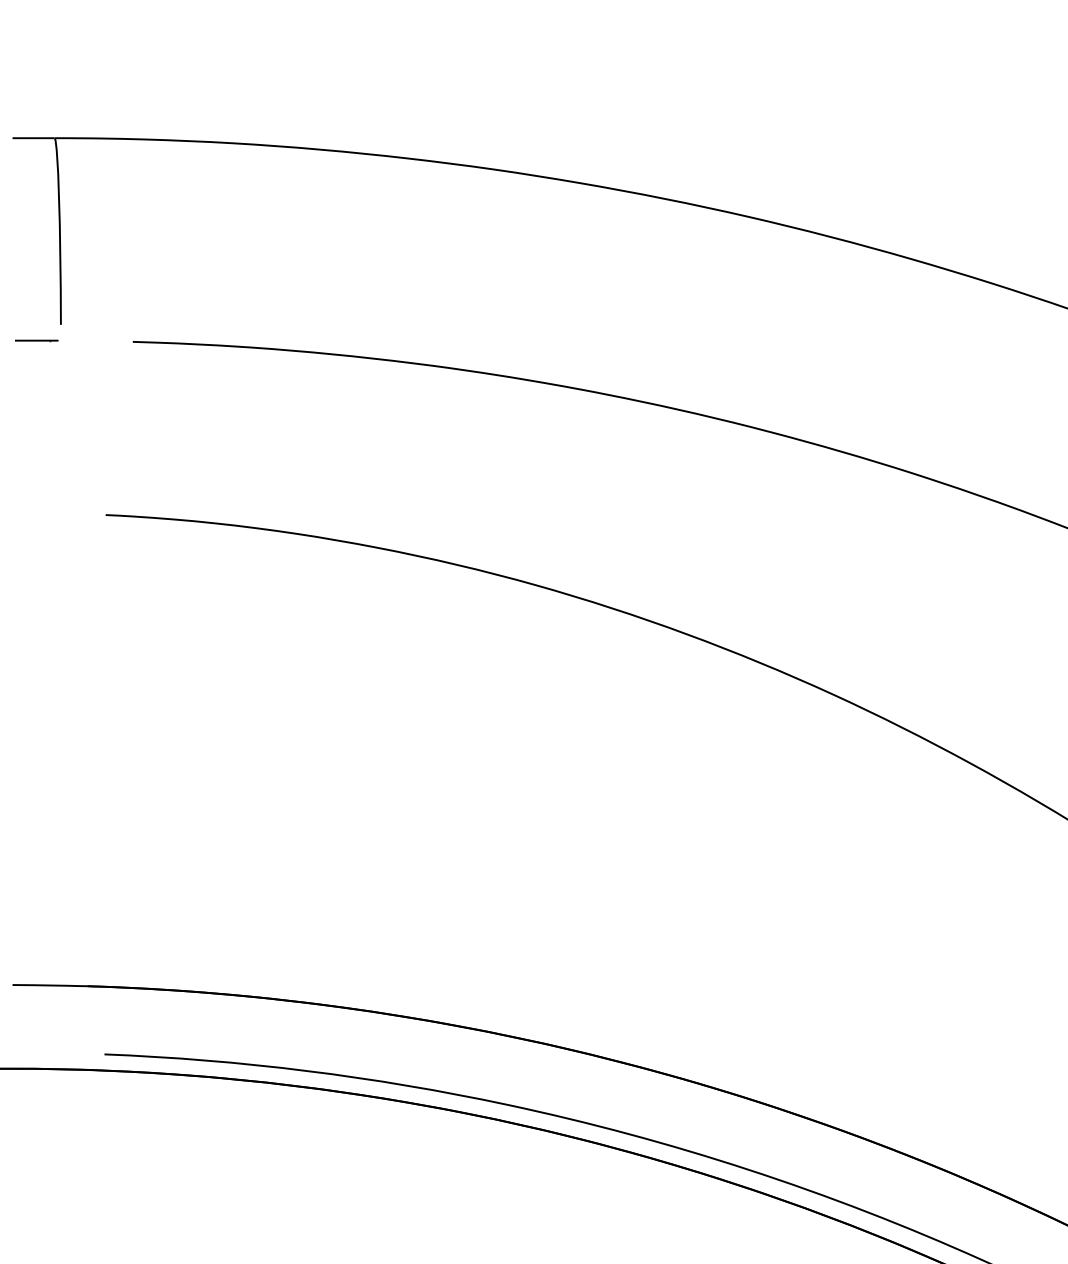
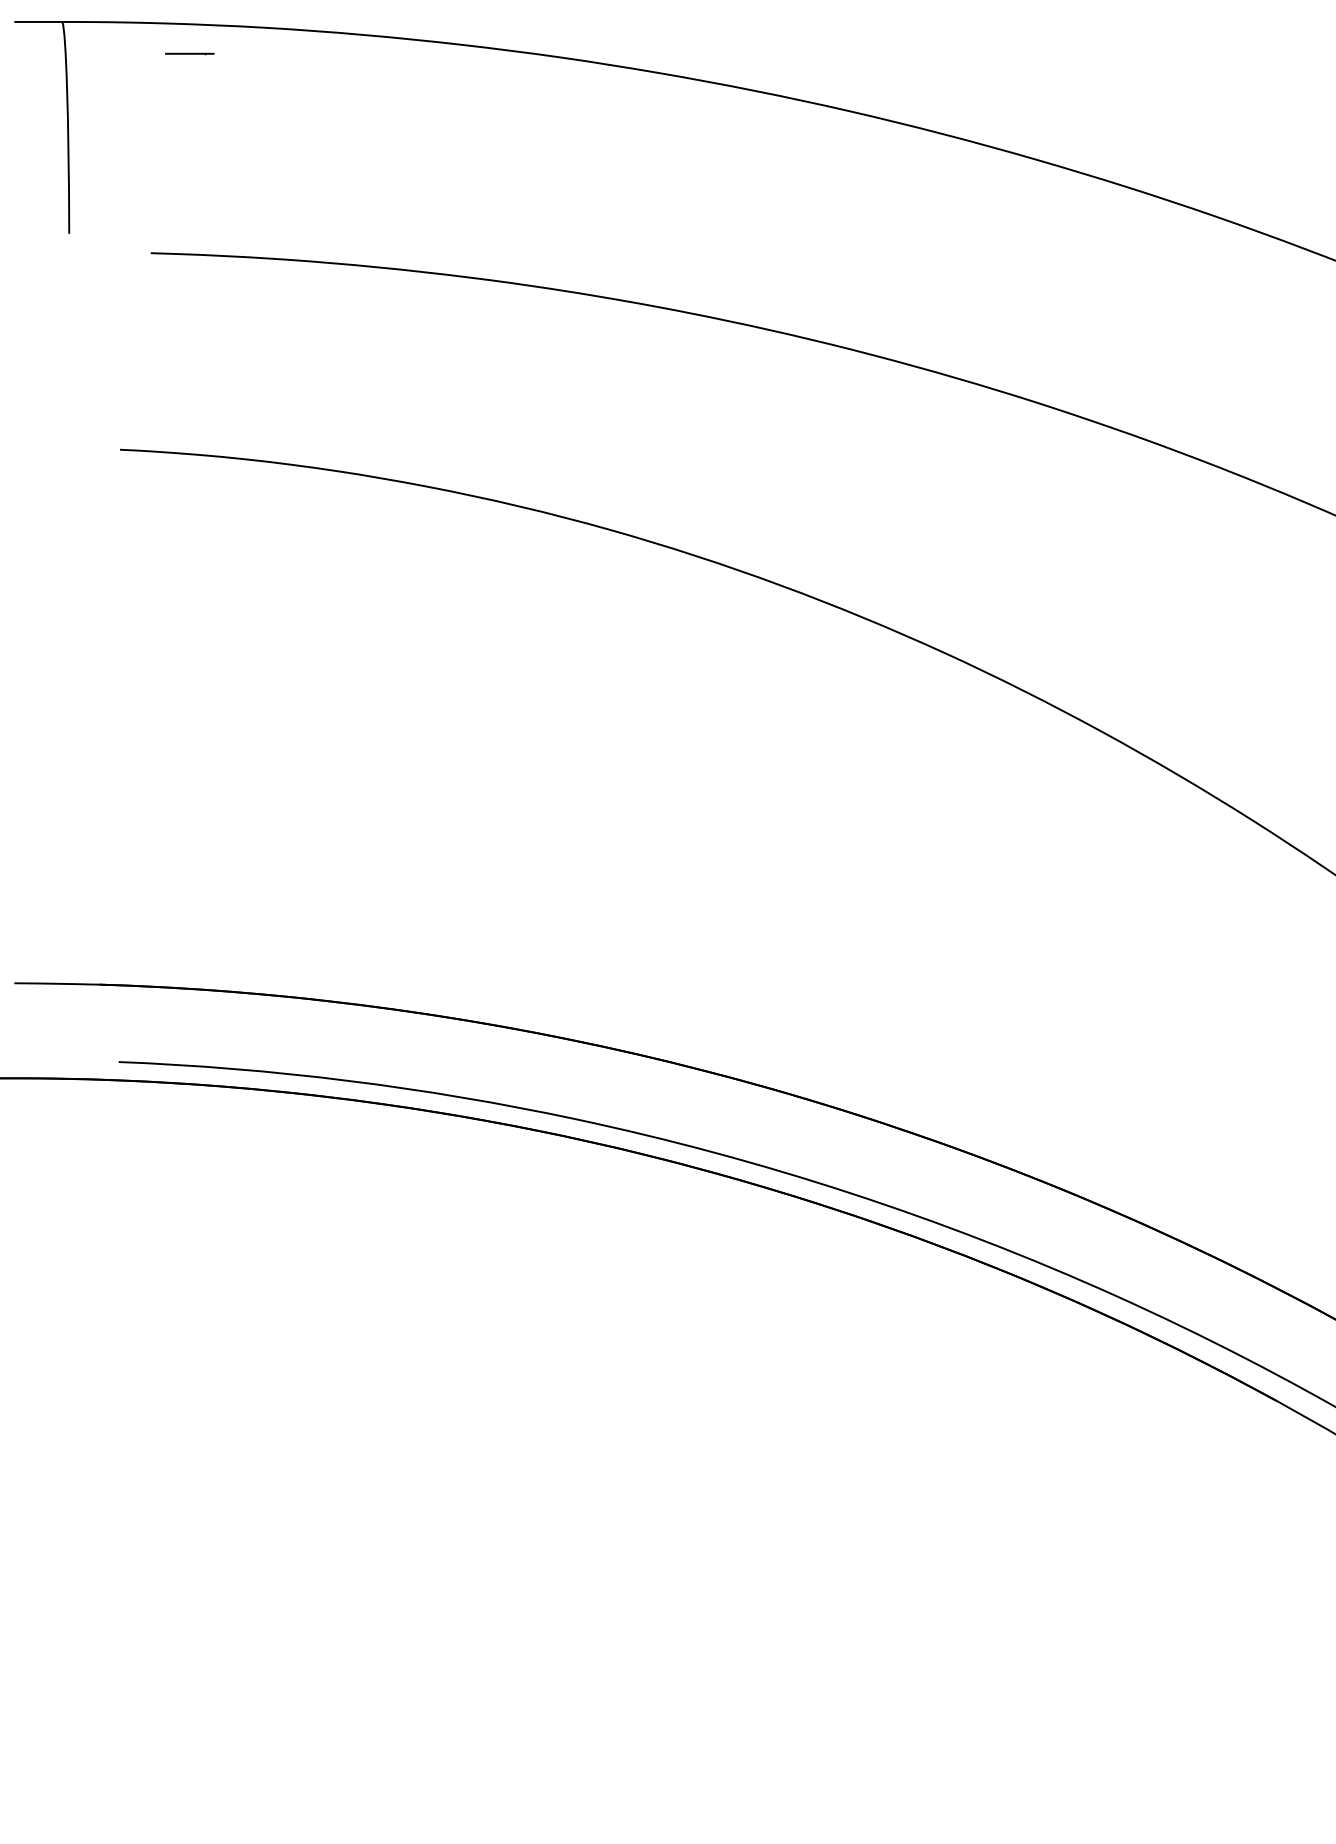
line: (36, 340) -> (189, 53), moved

